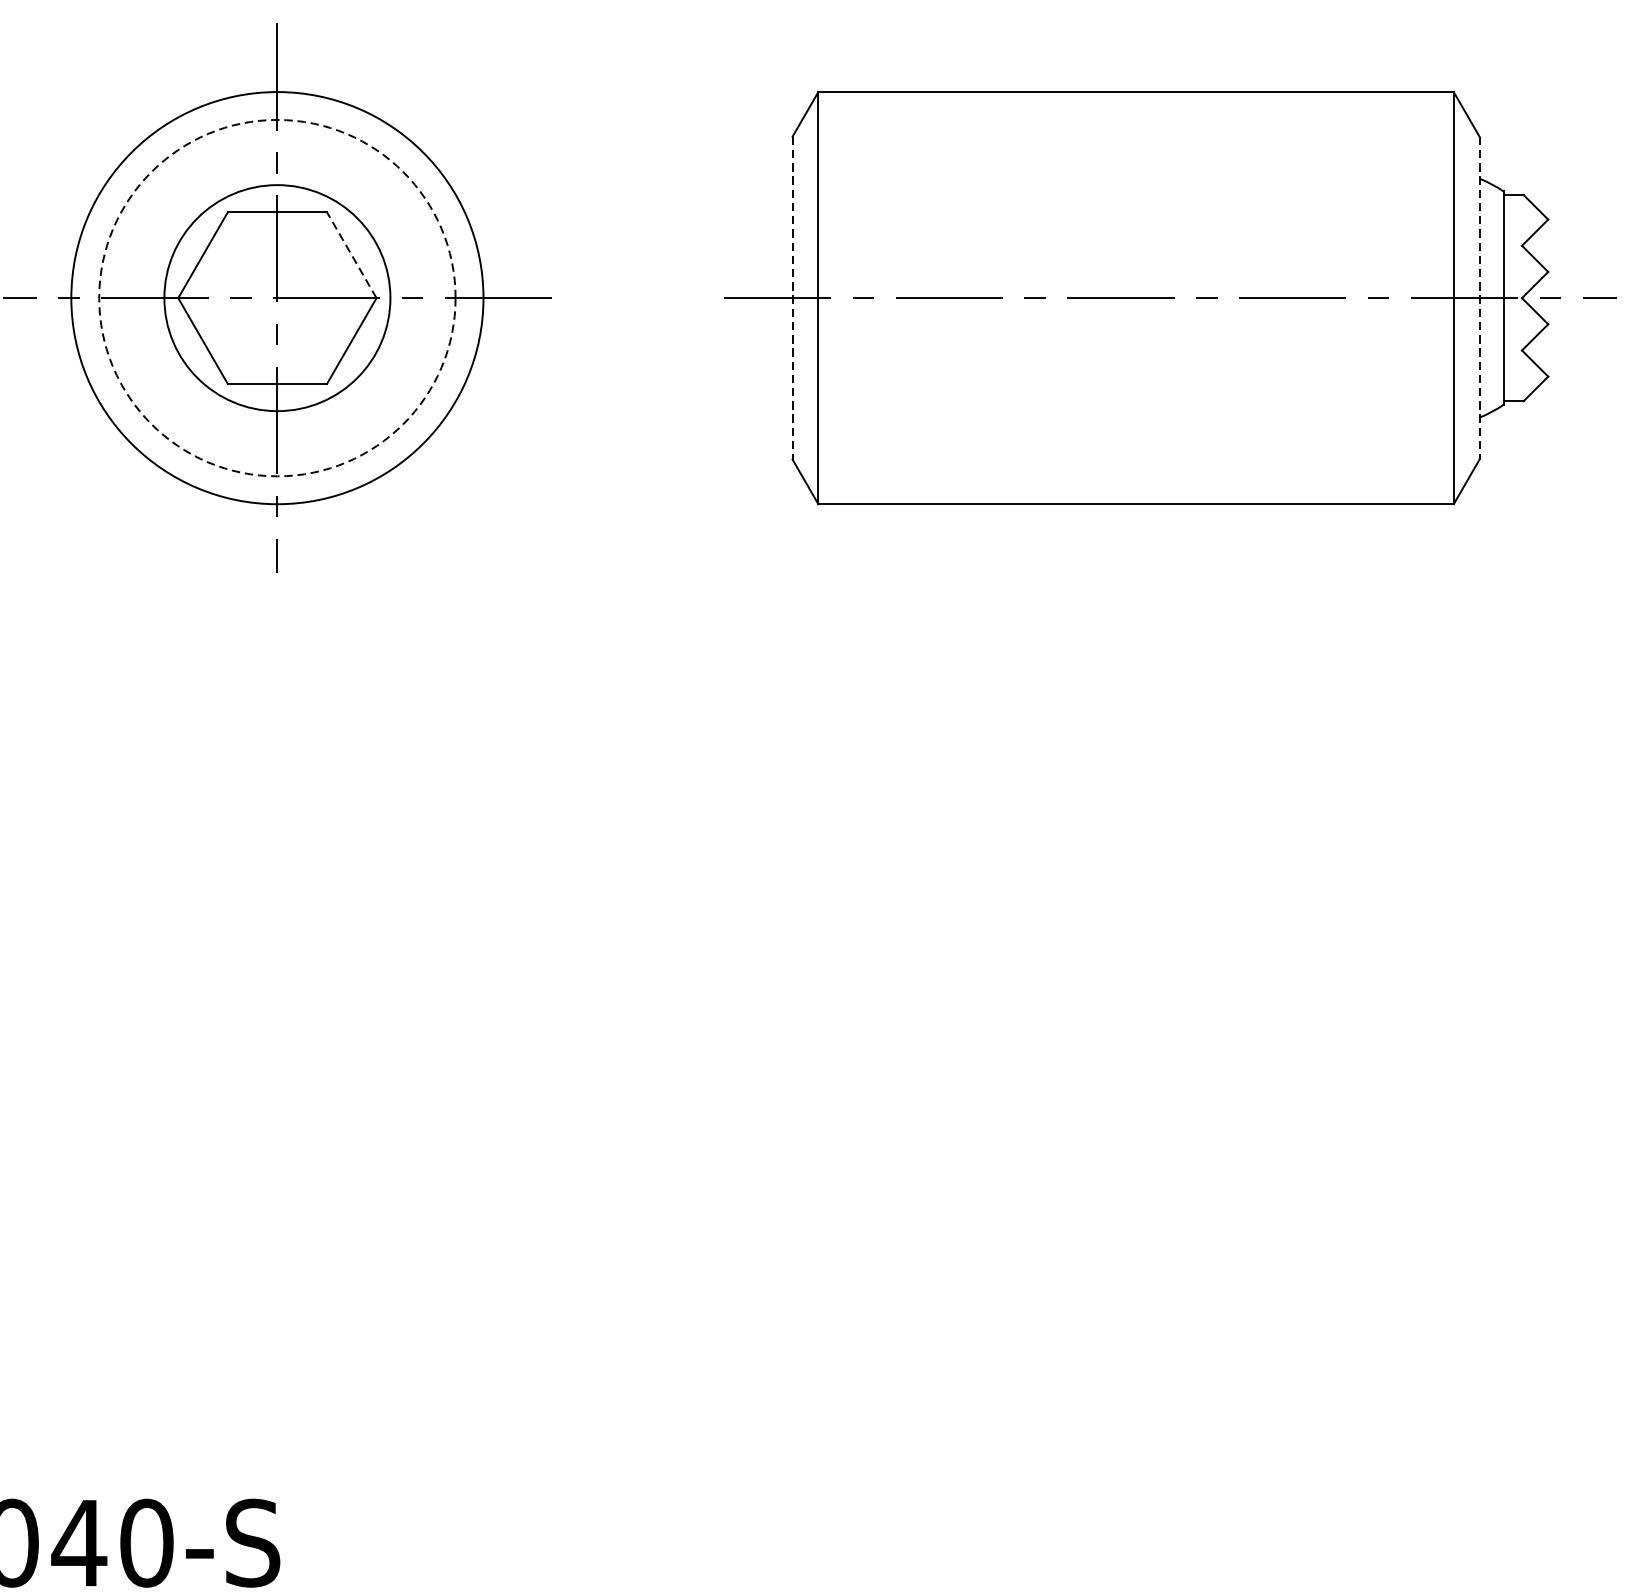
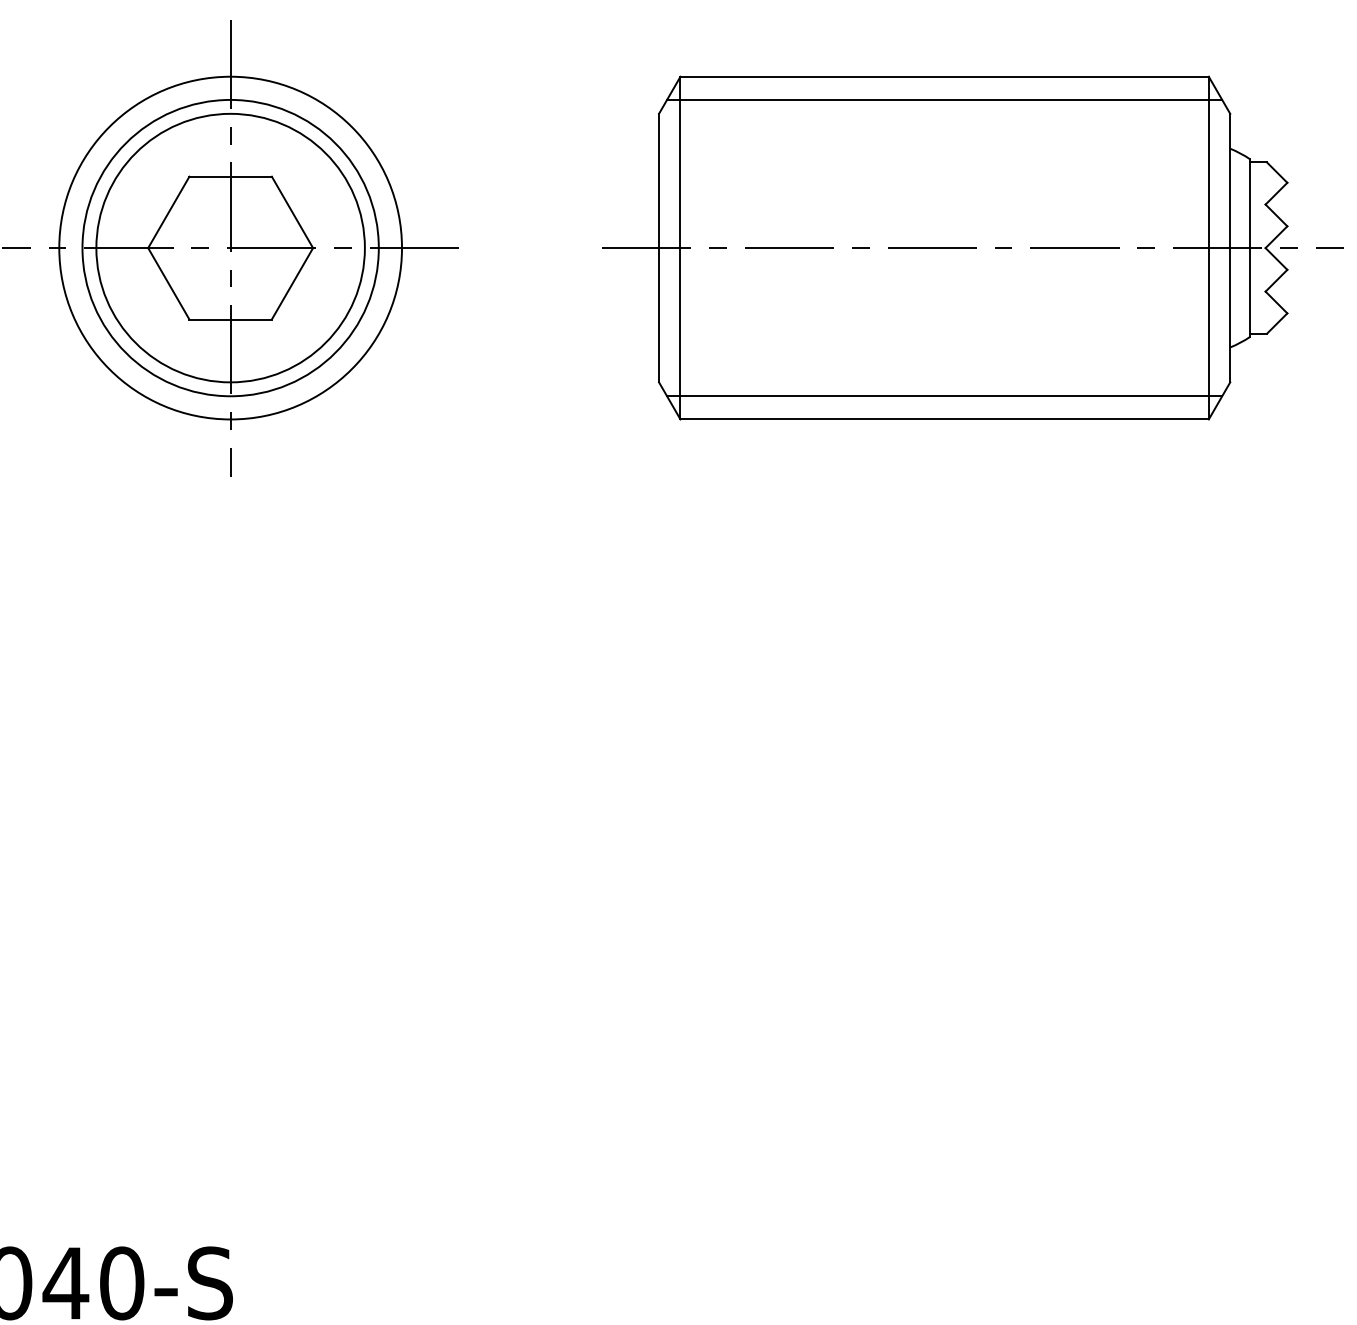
line: (1135, 119) -> (944, 99), added
line: (351, 254) -> (292, 211), dashed -> solid
circle: (277, 297) -> (230, 247), dashed -> solid
circle: (277, 297) -> (230, 247), size x1.43
line: (793, 298) -> (659, 248), dashed -> solid
line: (1479, 298) -> (1230, 248), dashed -> solid
line: (1135, 476) -> (944, 396), added

